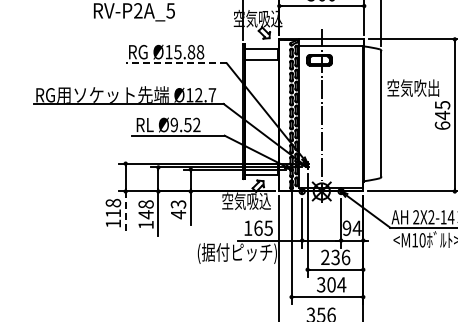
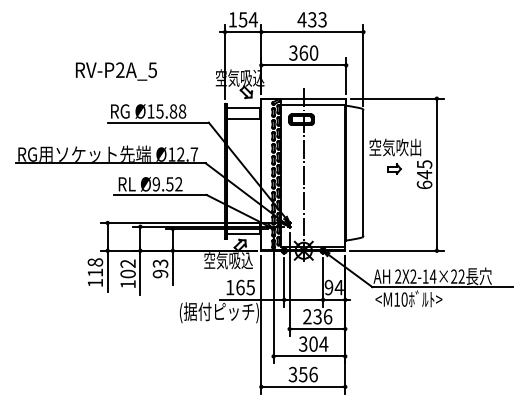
line: (176, 63) -> (158, 122), dashed -> solid
part: (412, 109) -> (394, 168), added
text: (145, 209) -> (127, 268), 148 -> 102
line: (125, 212) -> (107, 271), dashed -> solid
text: (178, 214) -> (160, 273), 43 -> 93

